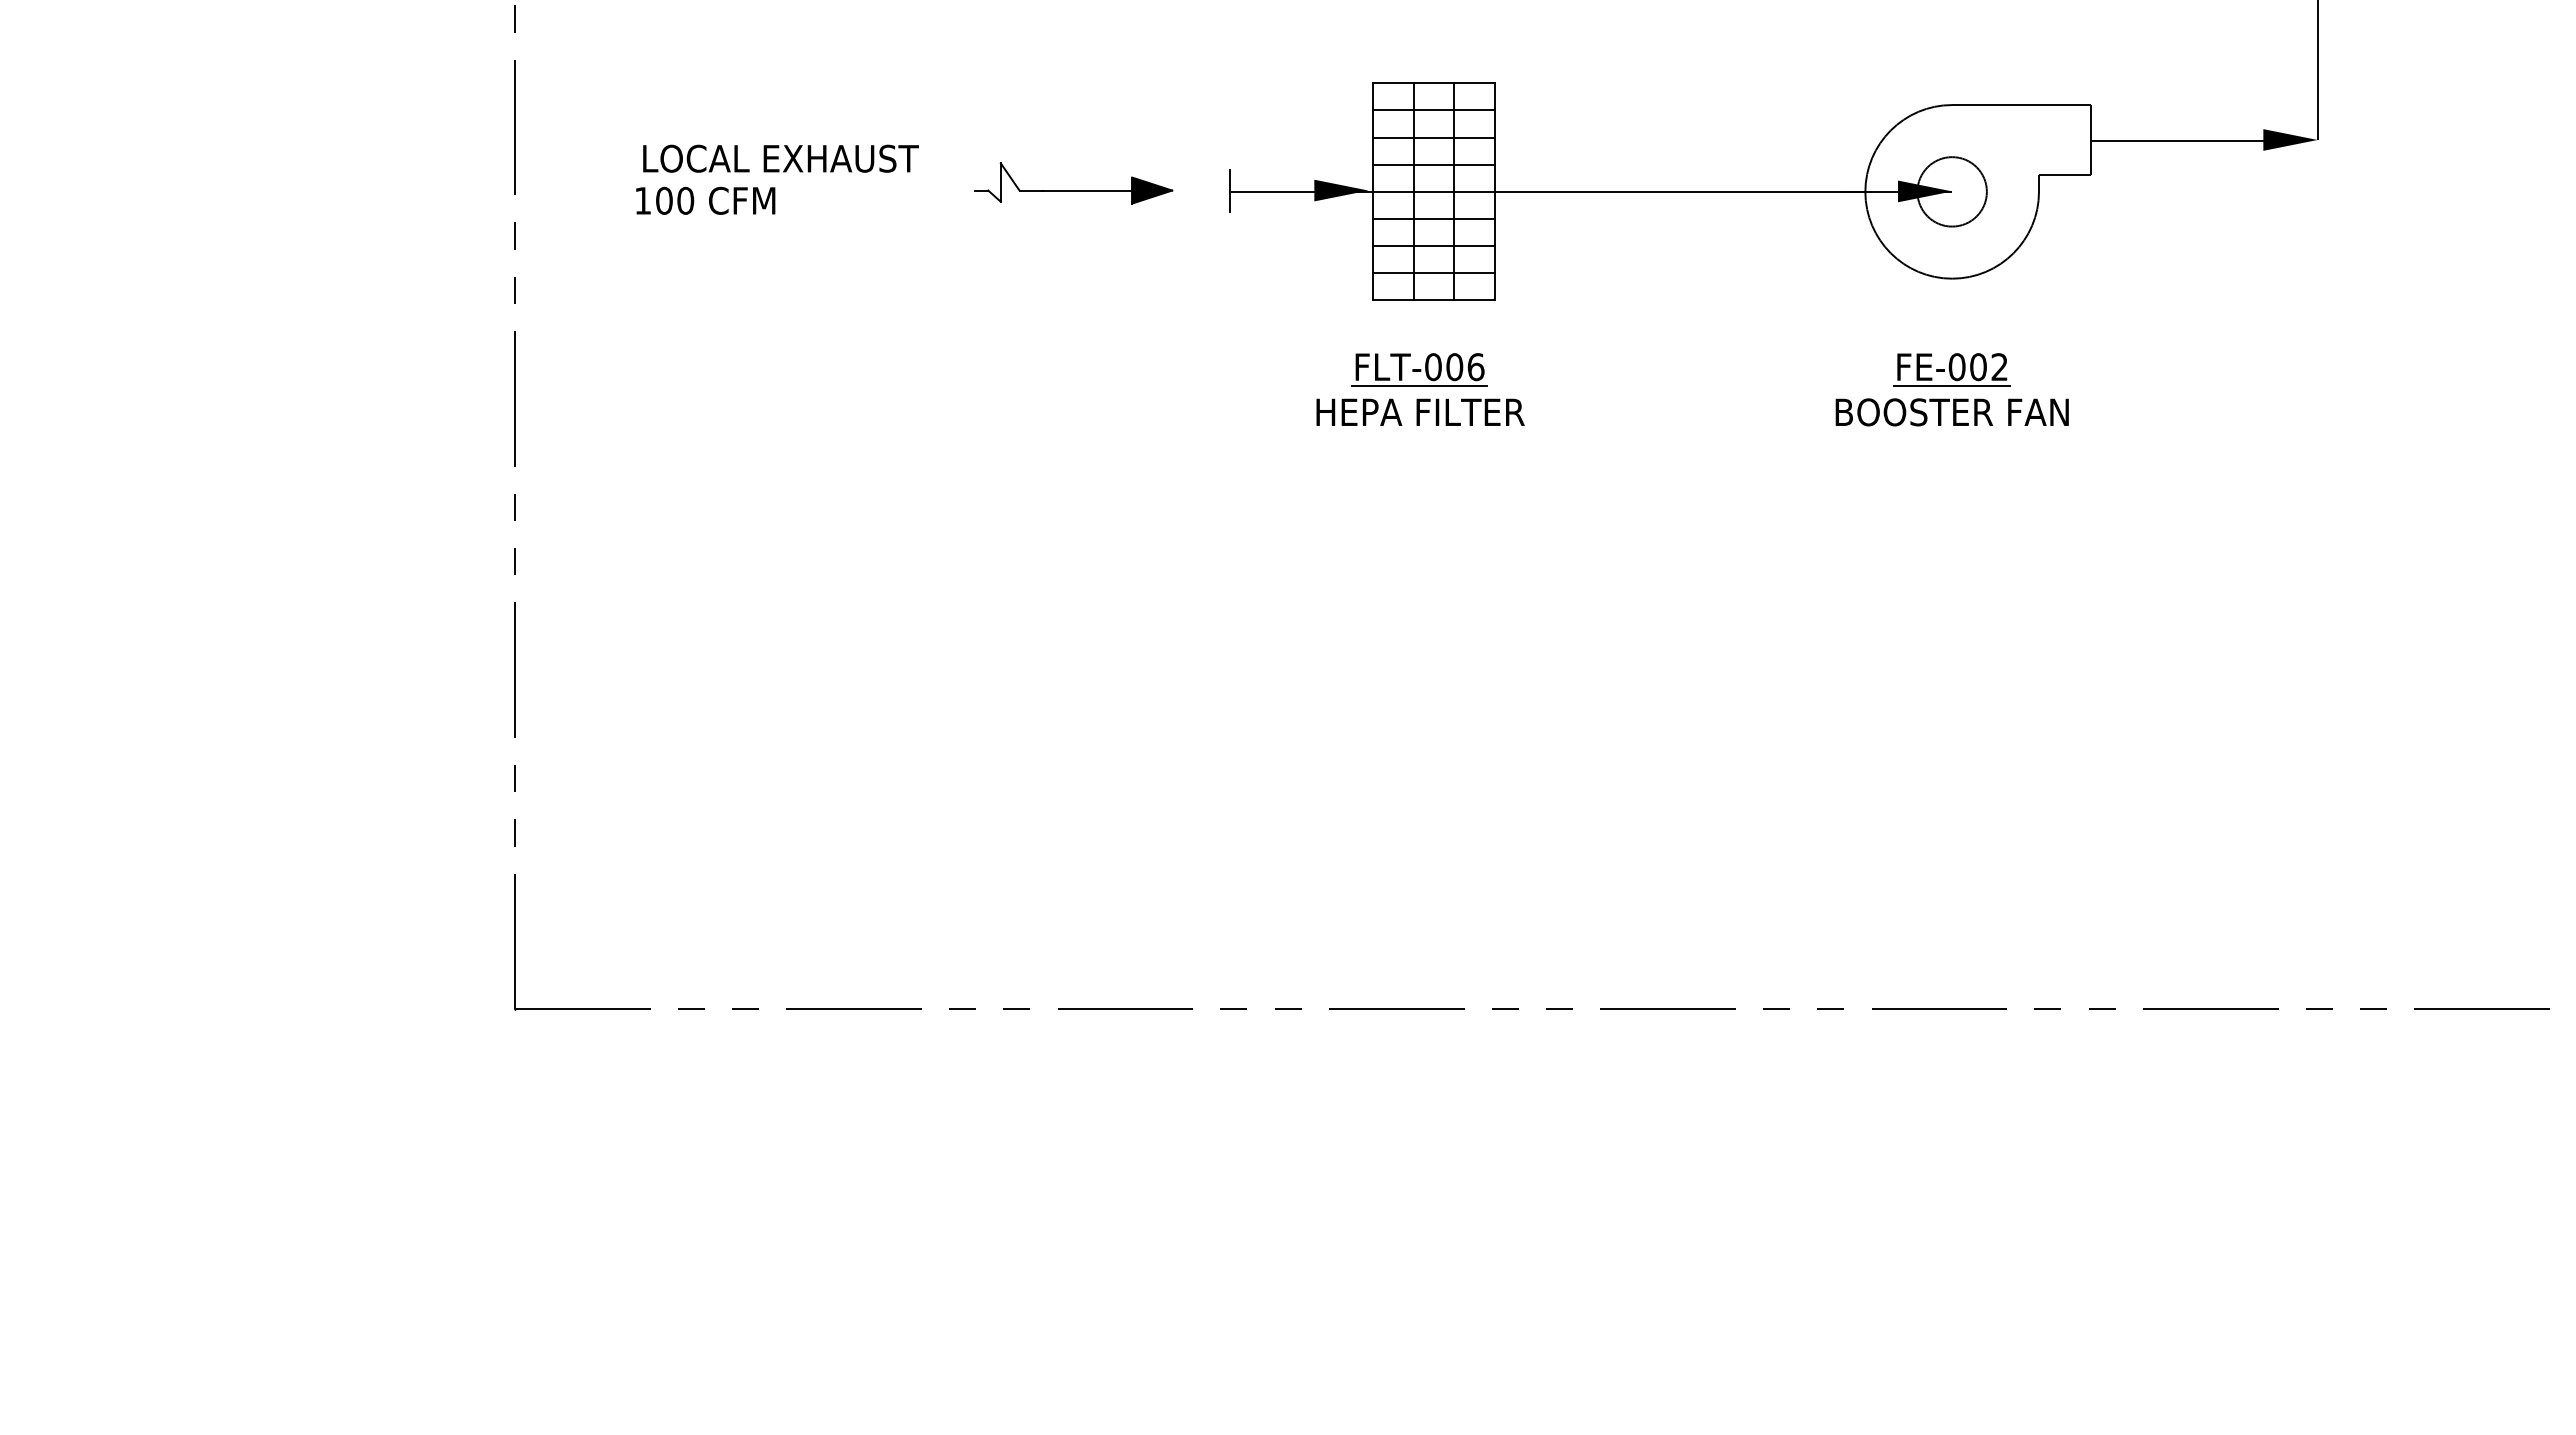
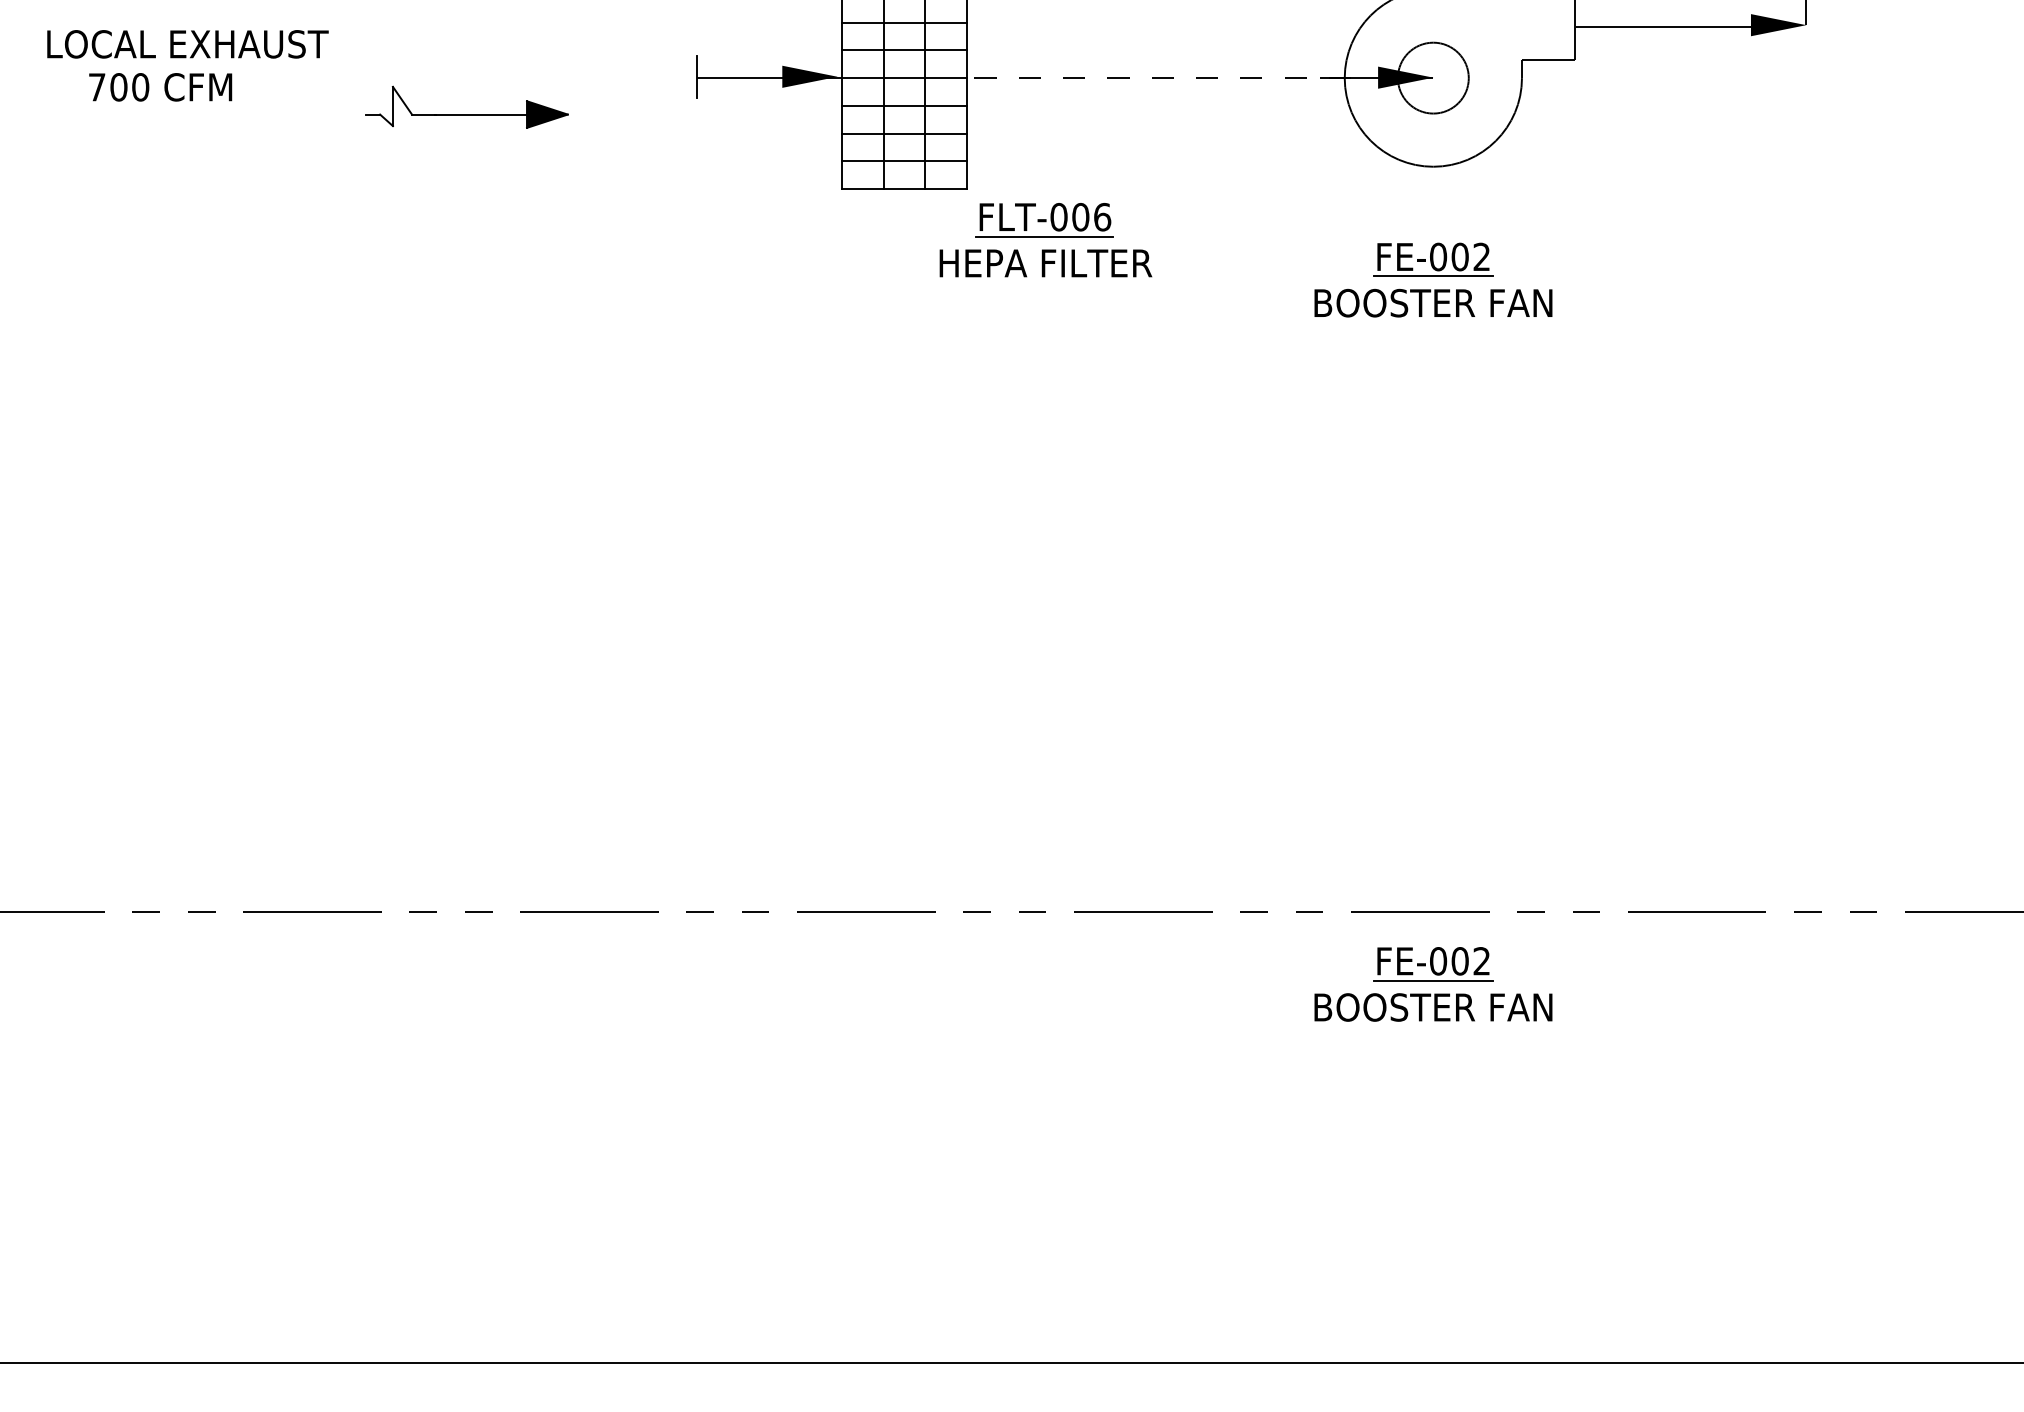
text: (780, 158) -> (187, 44), moved
part: (1073, 190) -> (467, 114), moved
line: (1682, 191) -> (1158, 77), solid -> dashed
text: (642, 200) -> (96, 86), 100 -> 700
part: (1420, 389) -> (1045, 240), moved
part: (1951, 1079) -> (1432, 984), added

